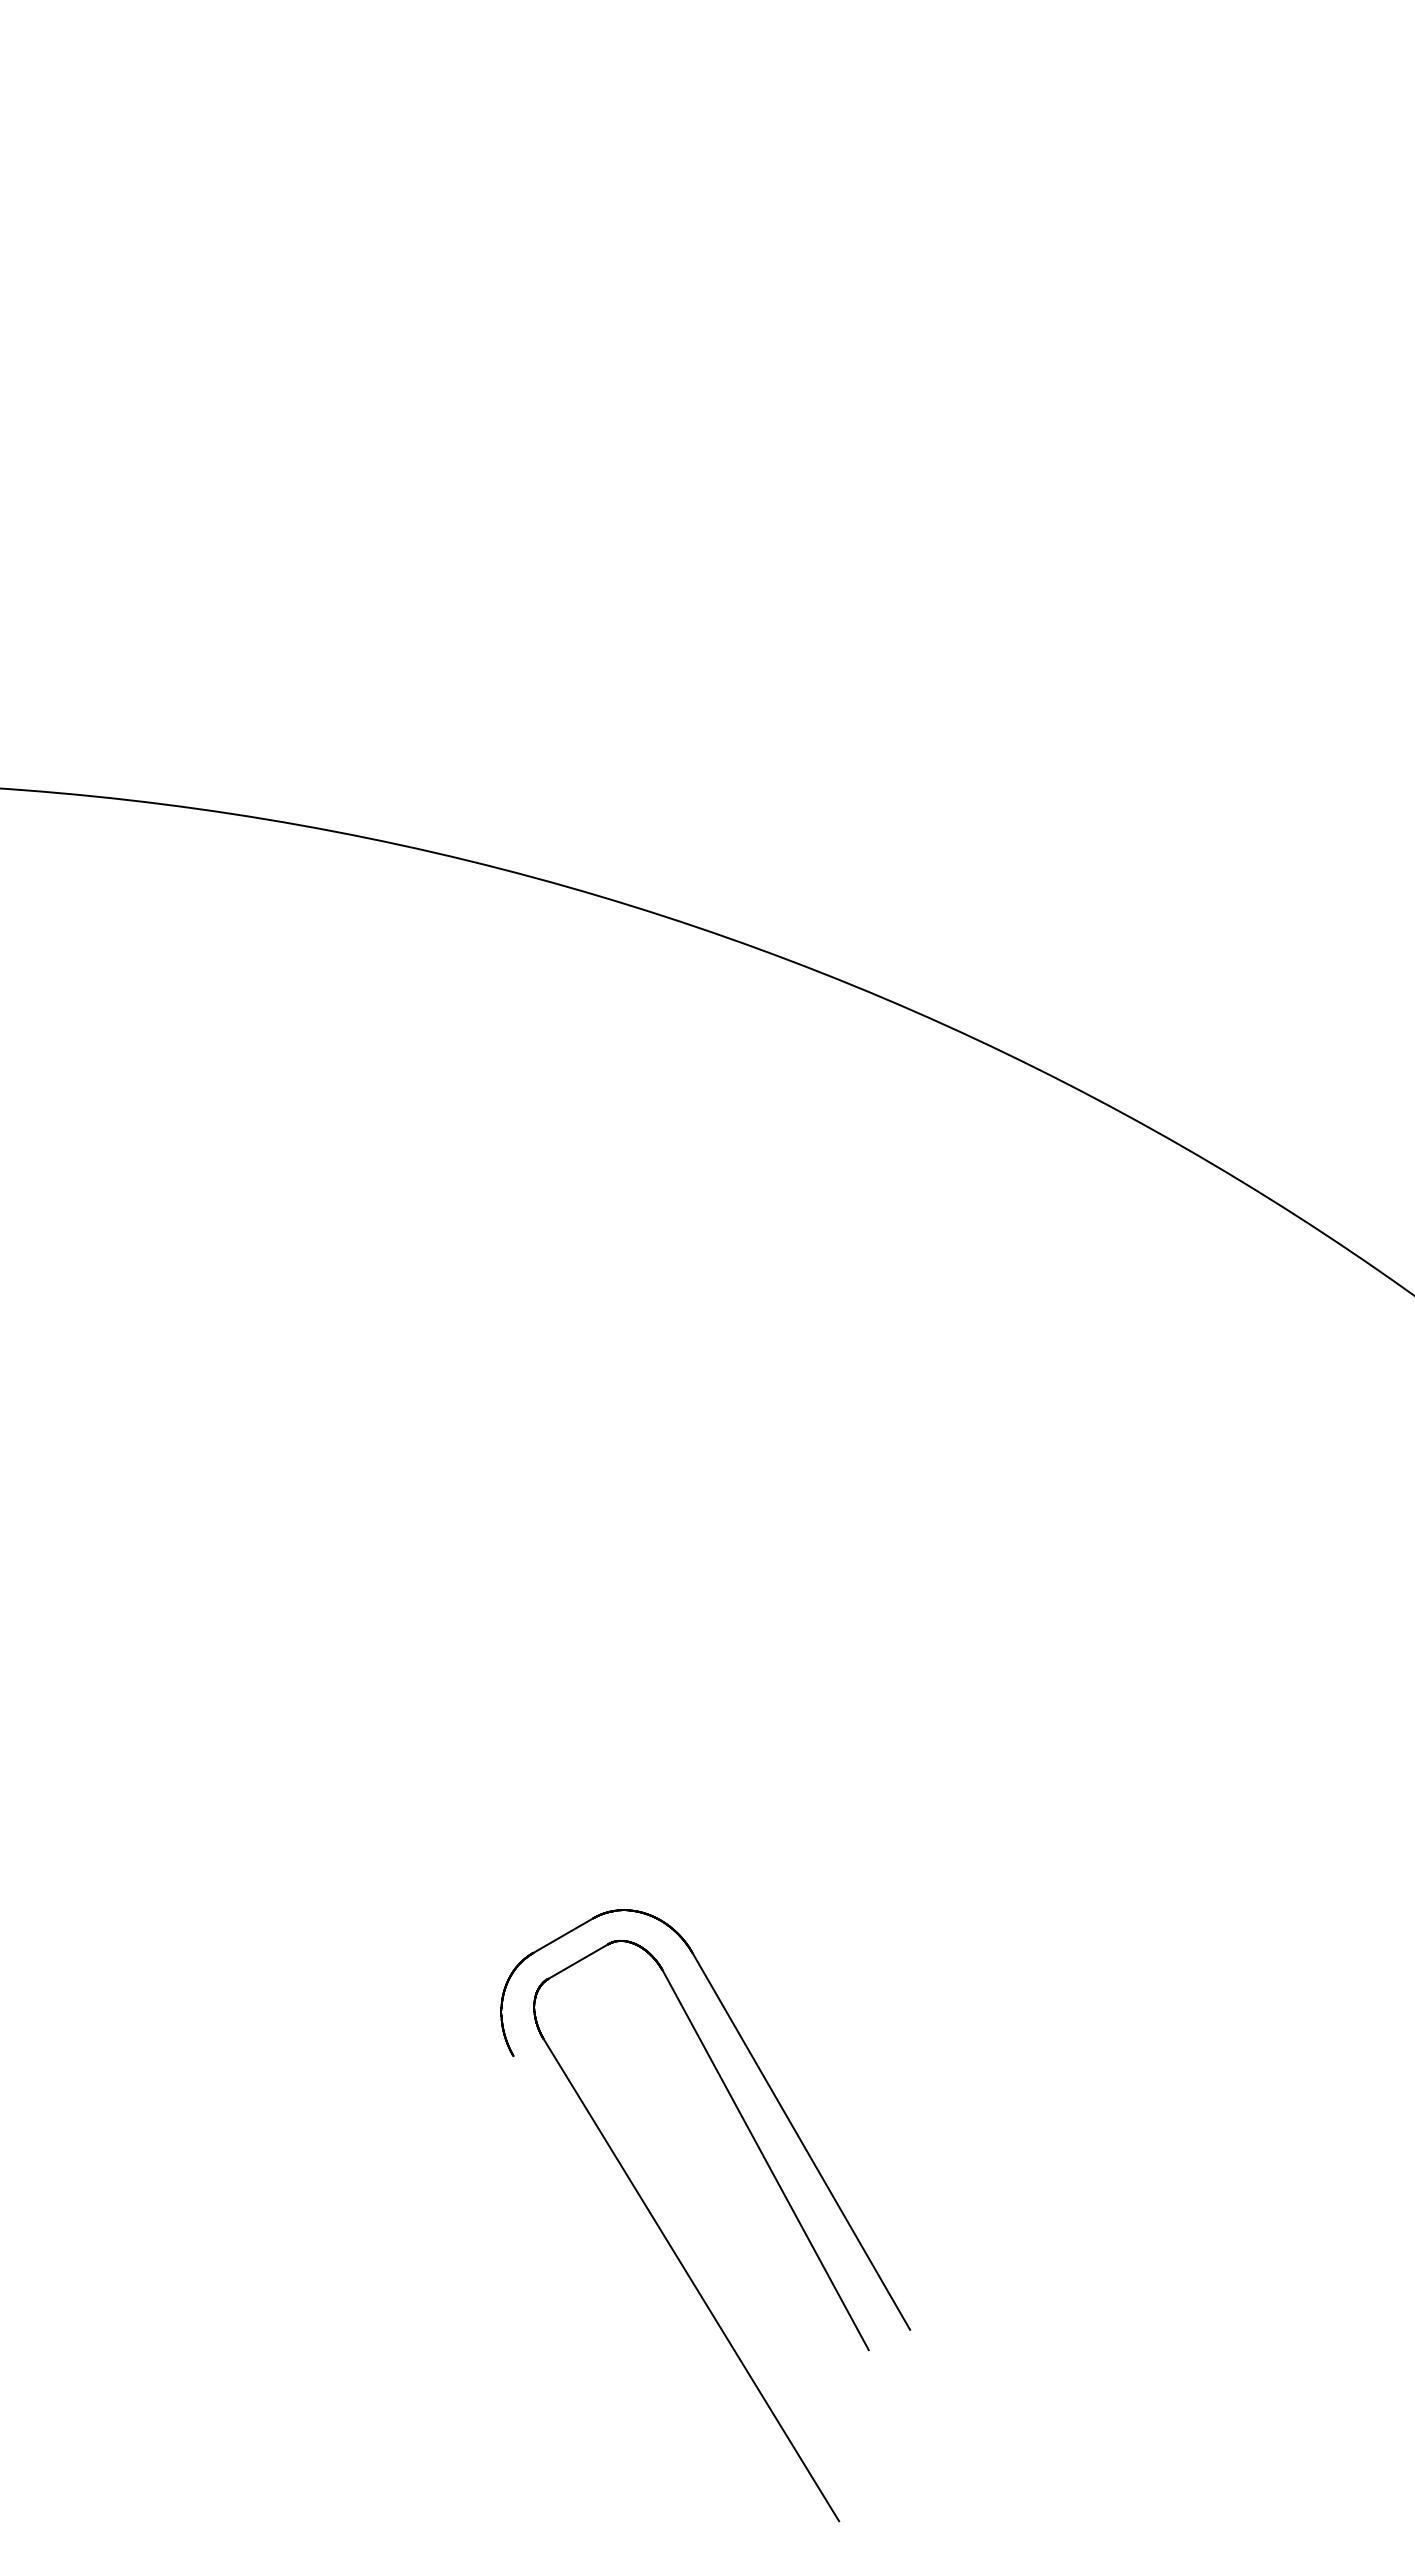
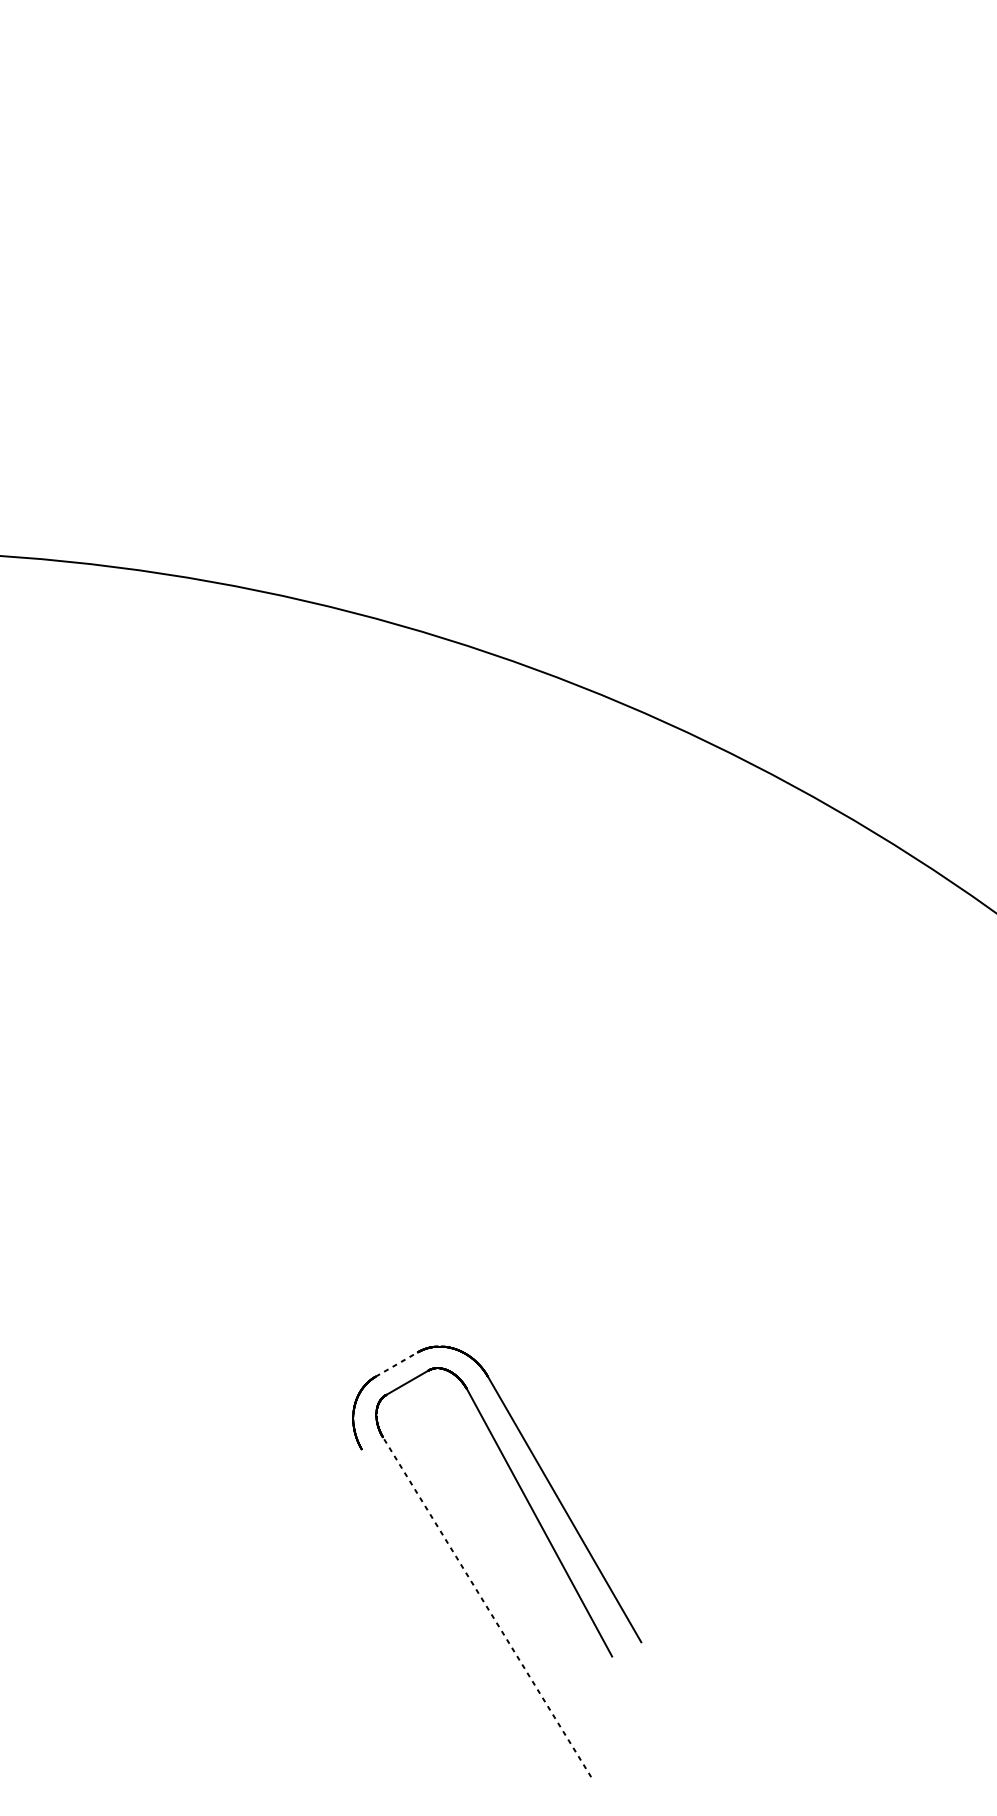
line: (563, 1935) -> (397, 1364), solid -> dashed
line: (691, 2279) -> (487, 1606), solid -> dashed

